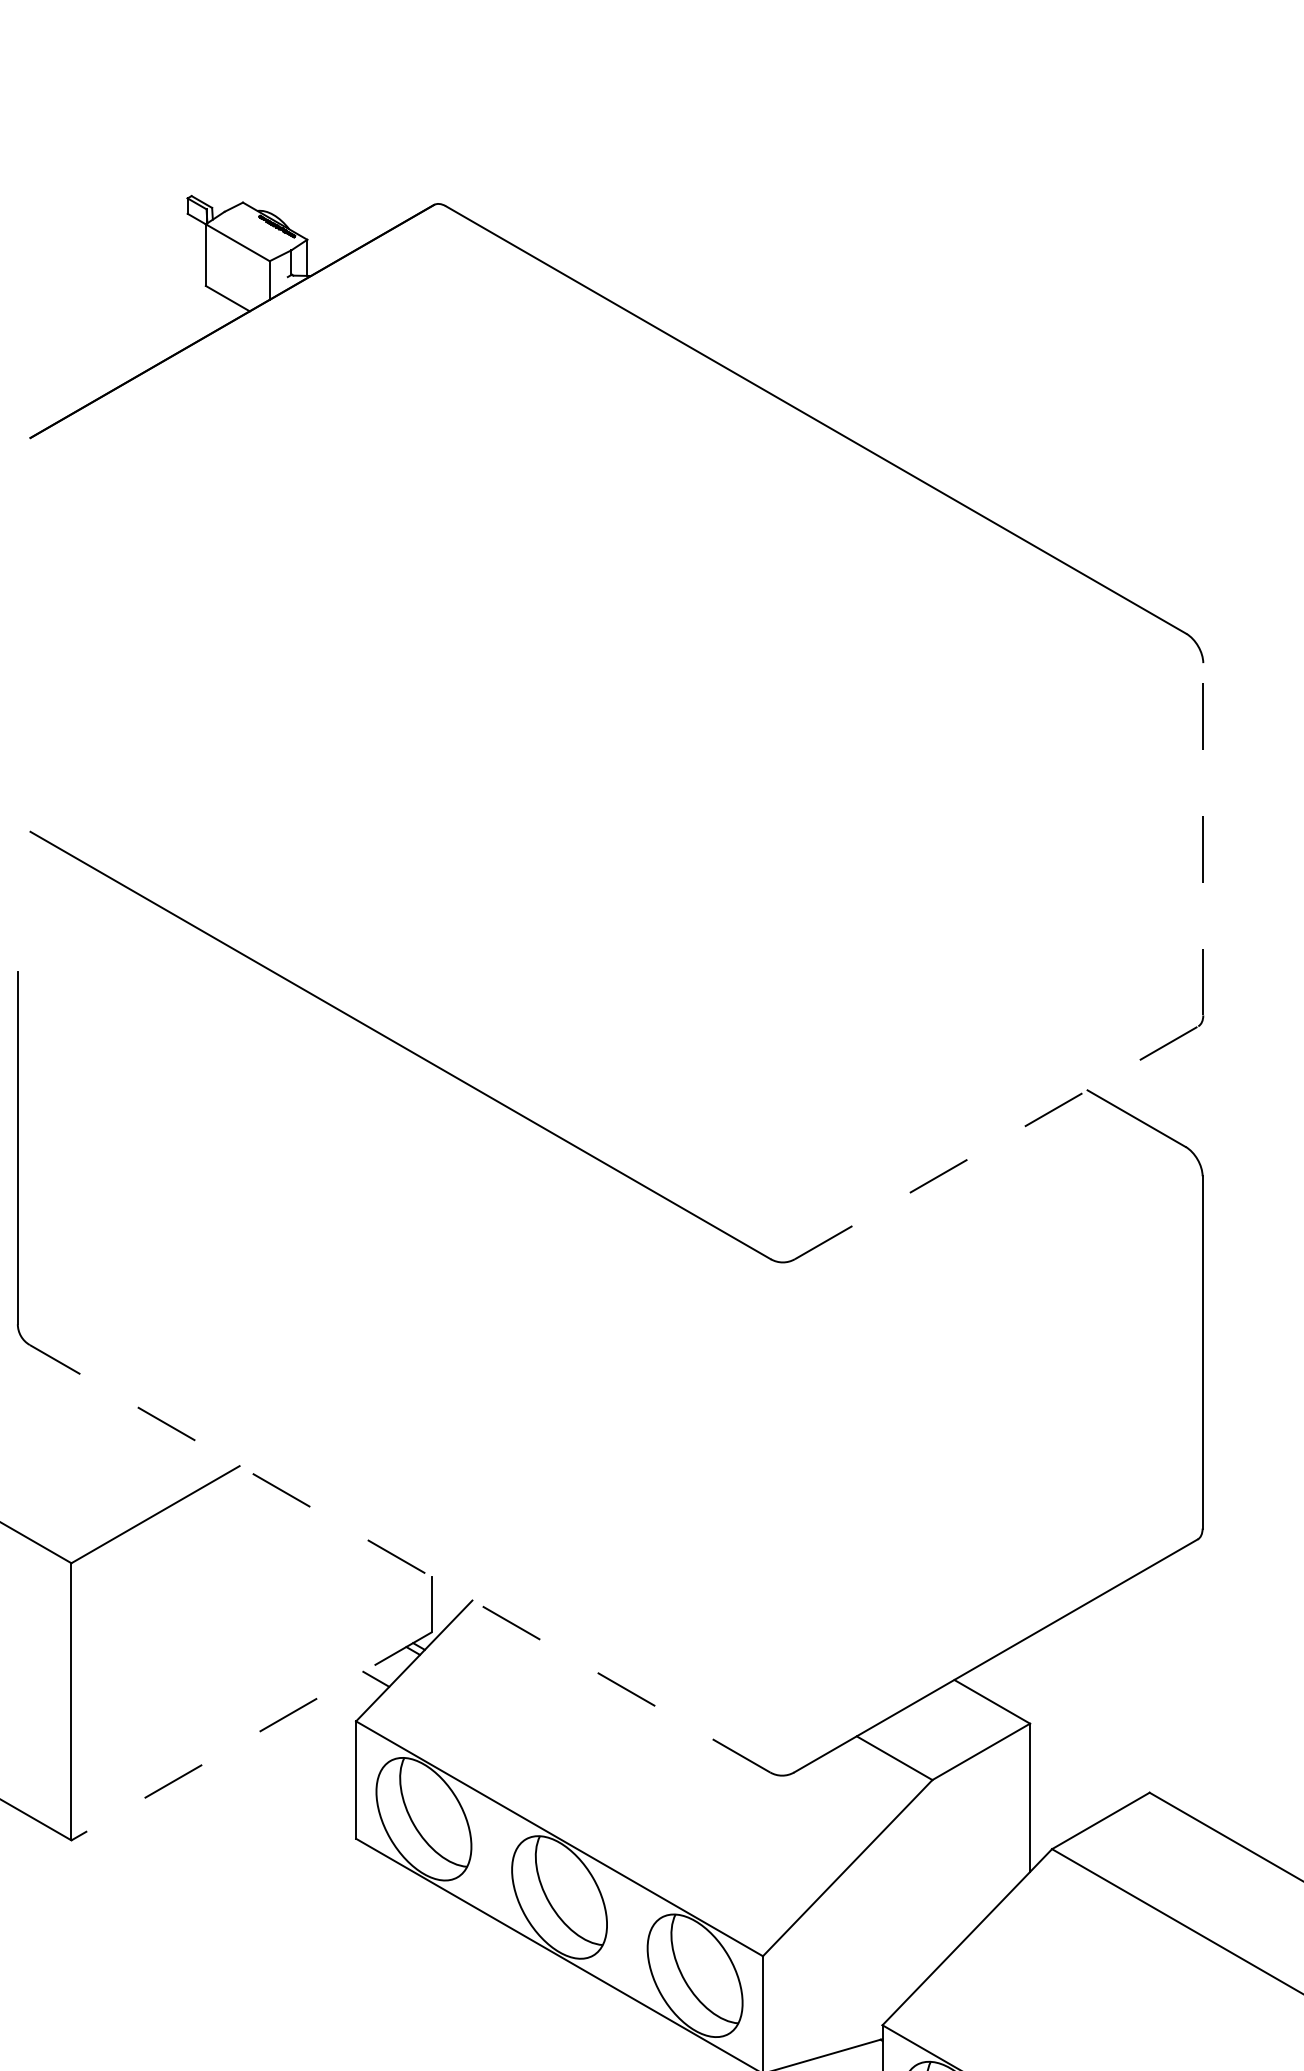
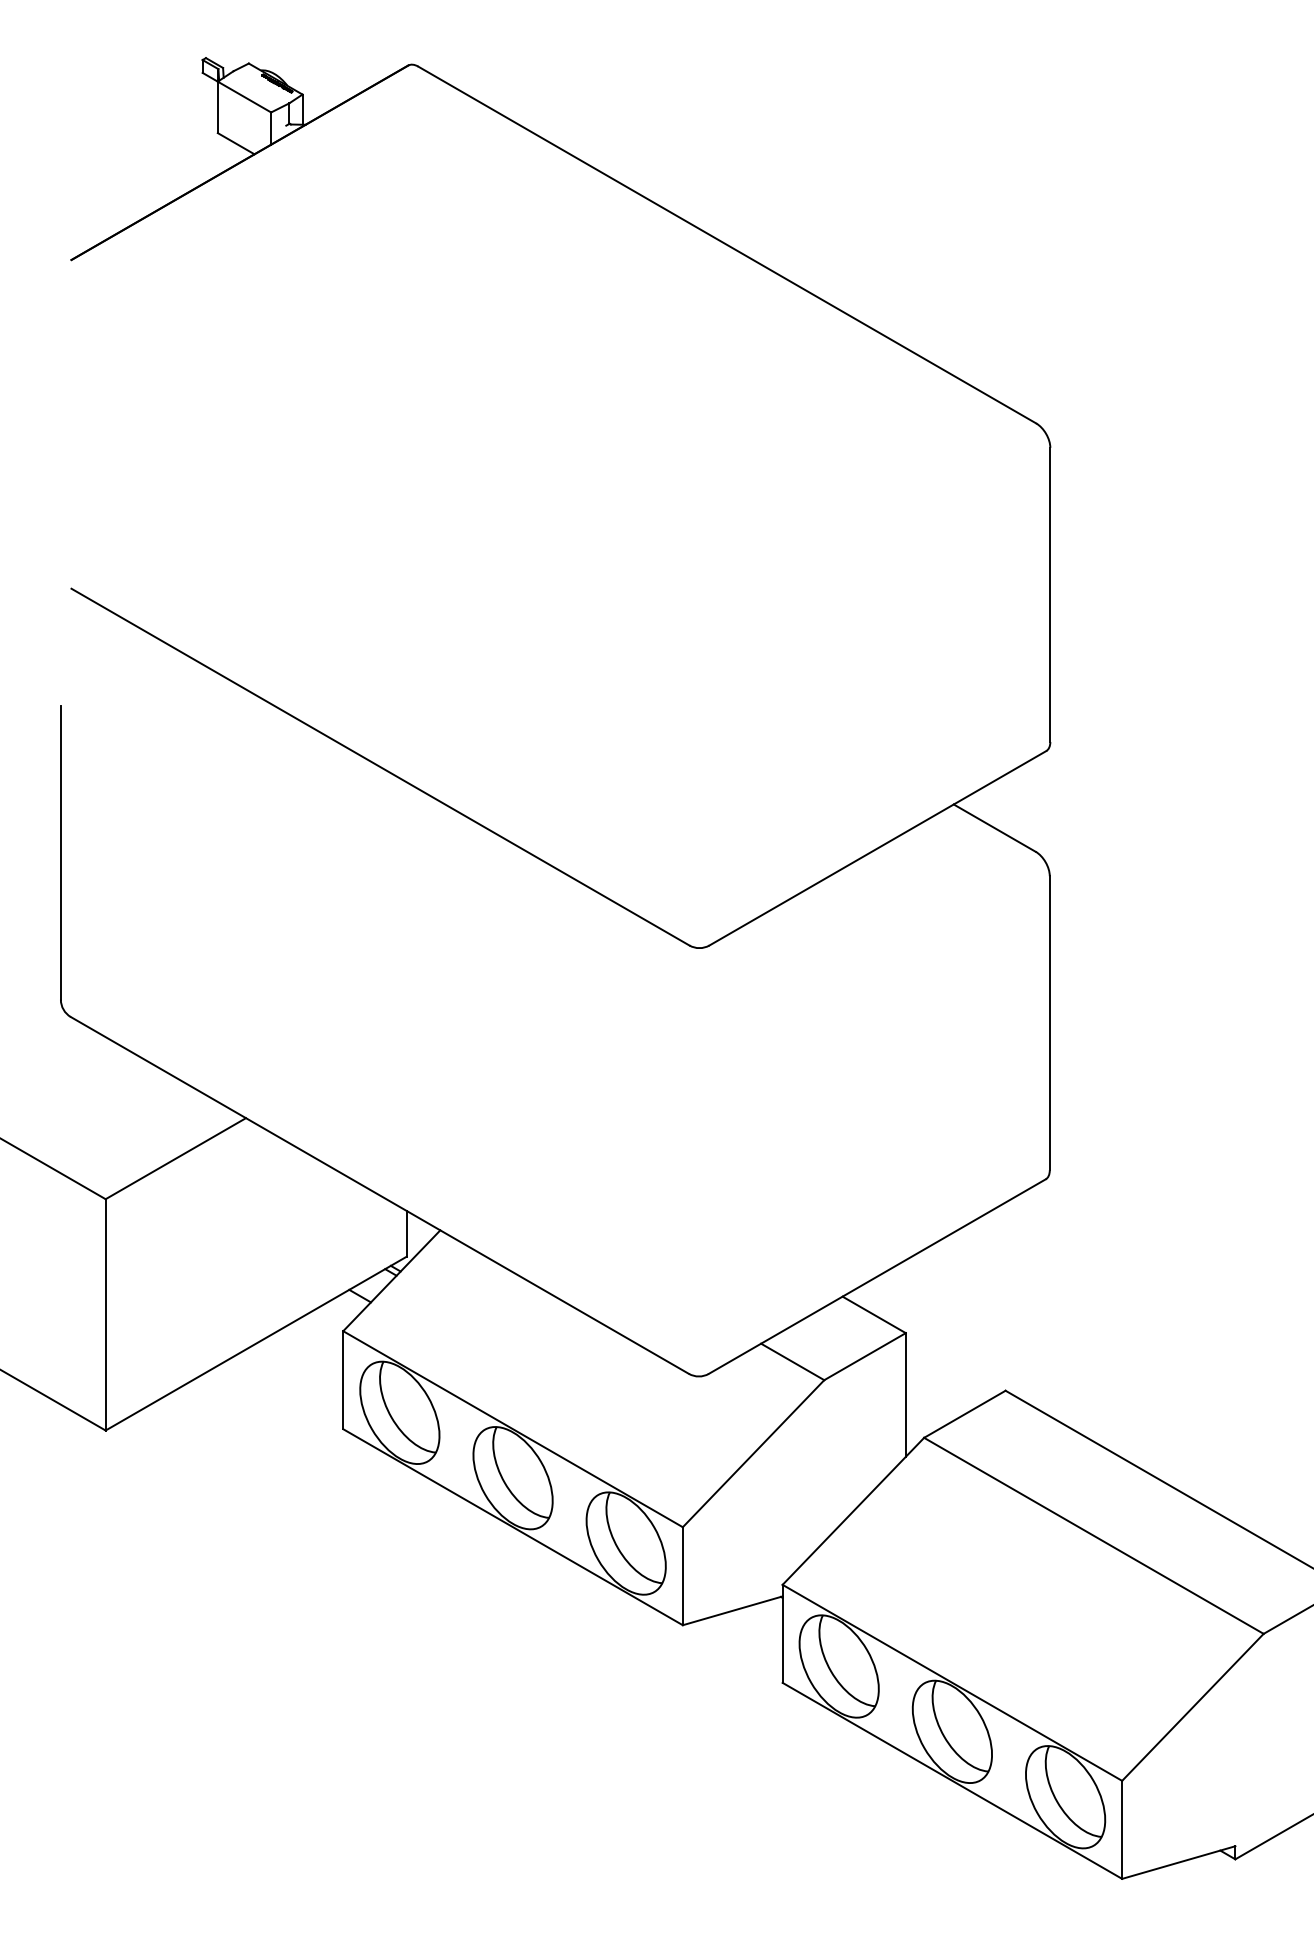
line: (1203, 838) -> (1050, 594), dashed -> solid
line: (997, 1143) -> (878, 848), dashed -> solid
line: (399, 1558) -> (379, 1195), dashed -> solid
line: (252, 1736) -> (256, 1343), dashed -> solid

